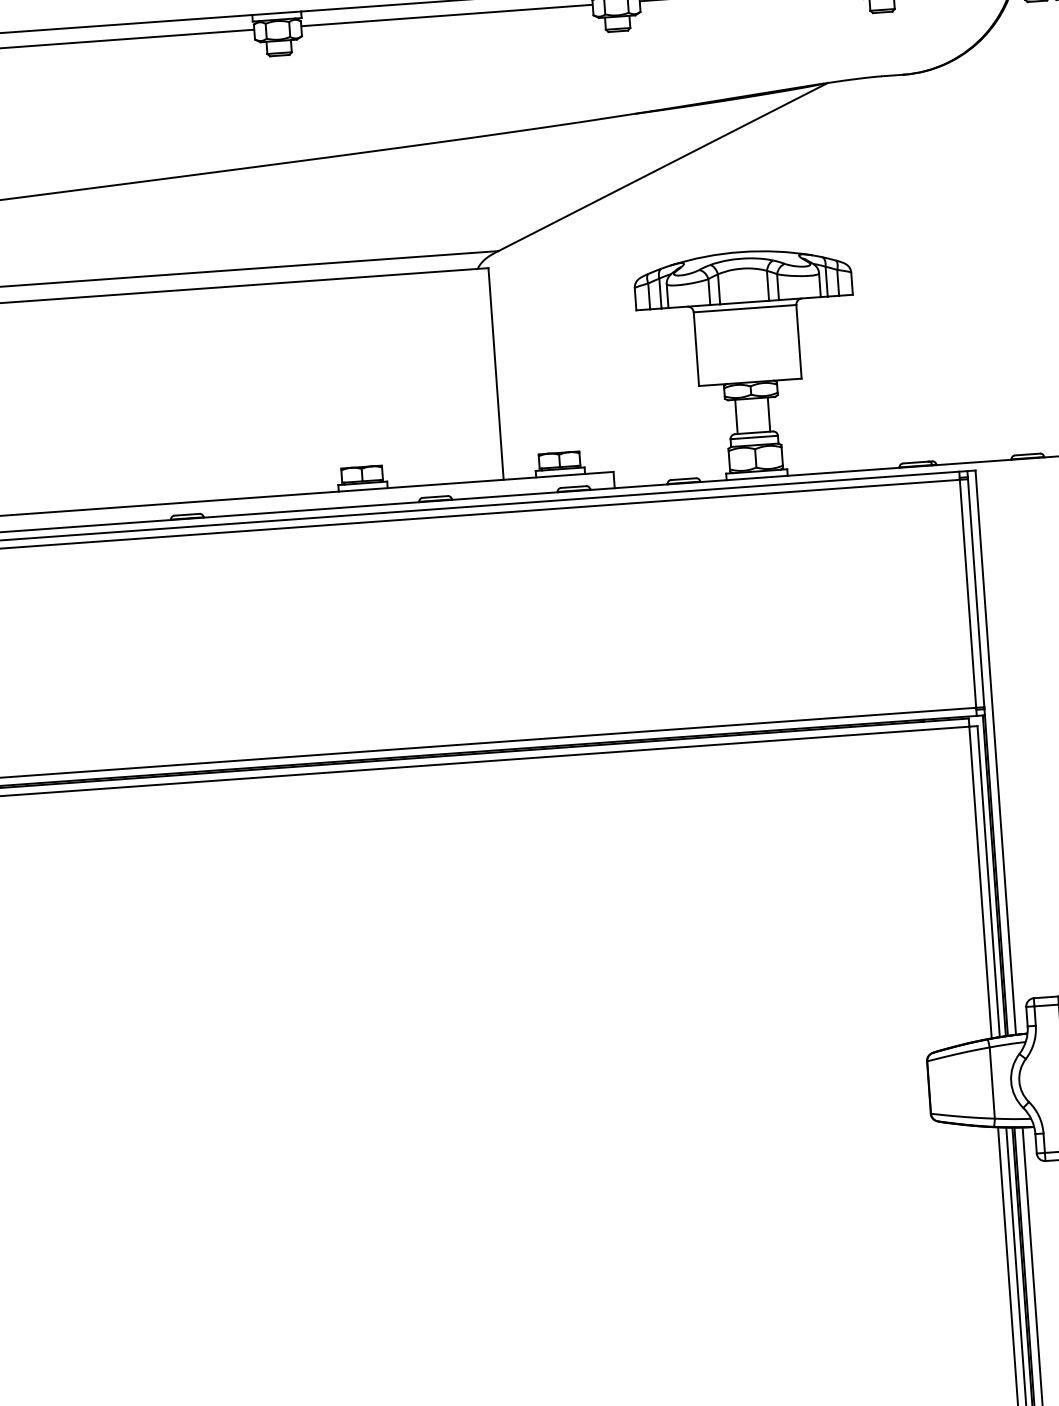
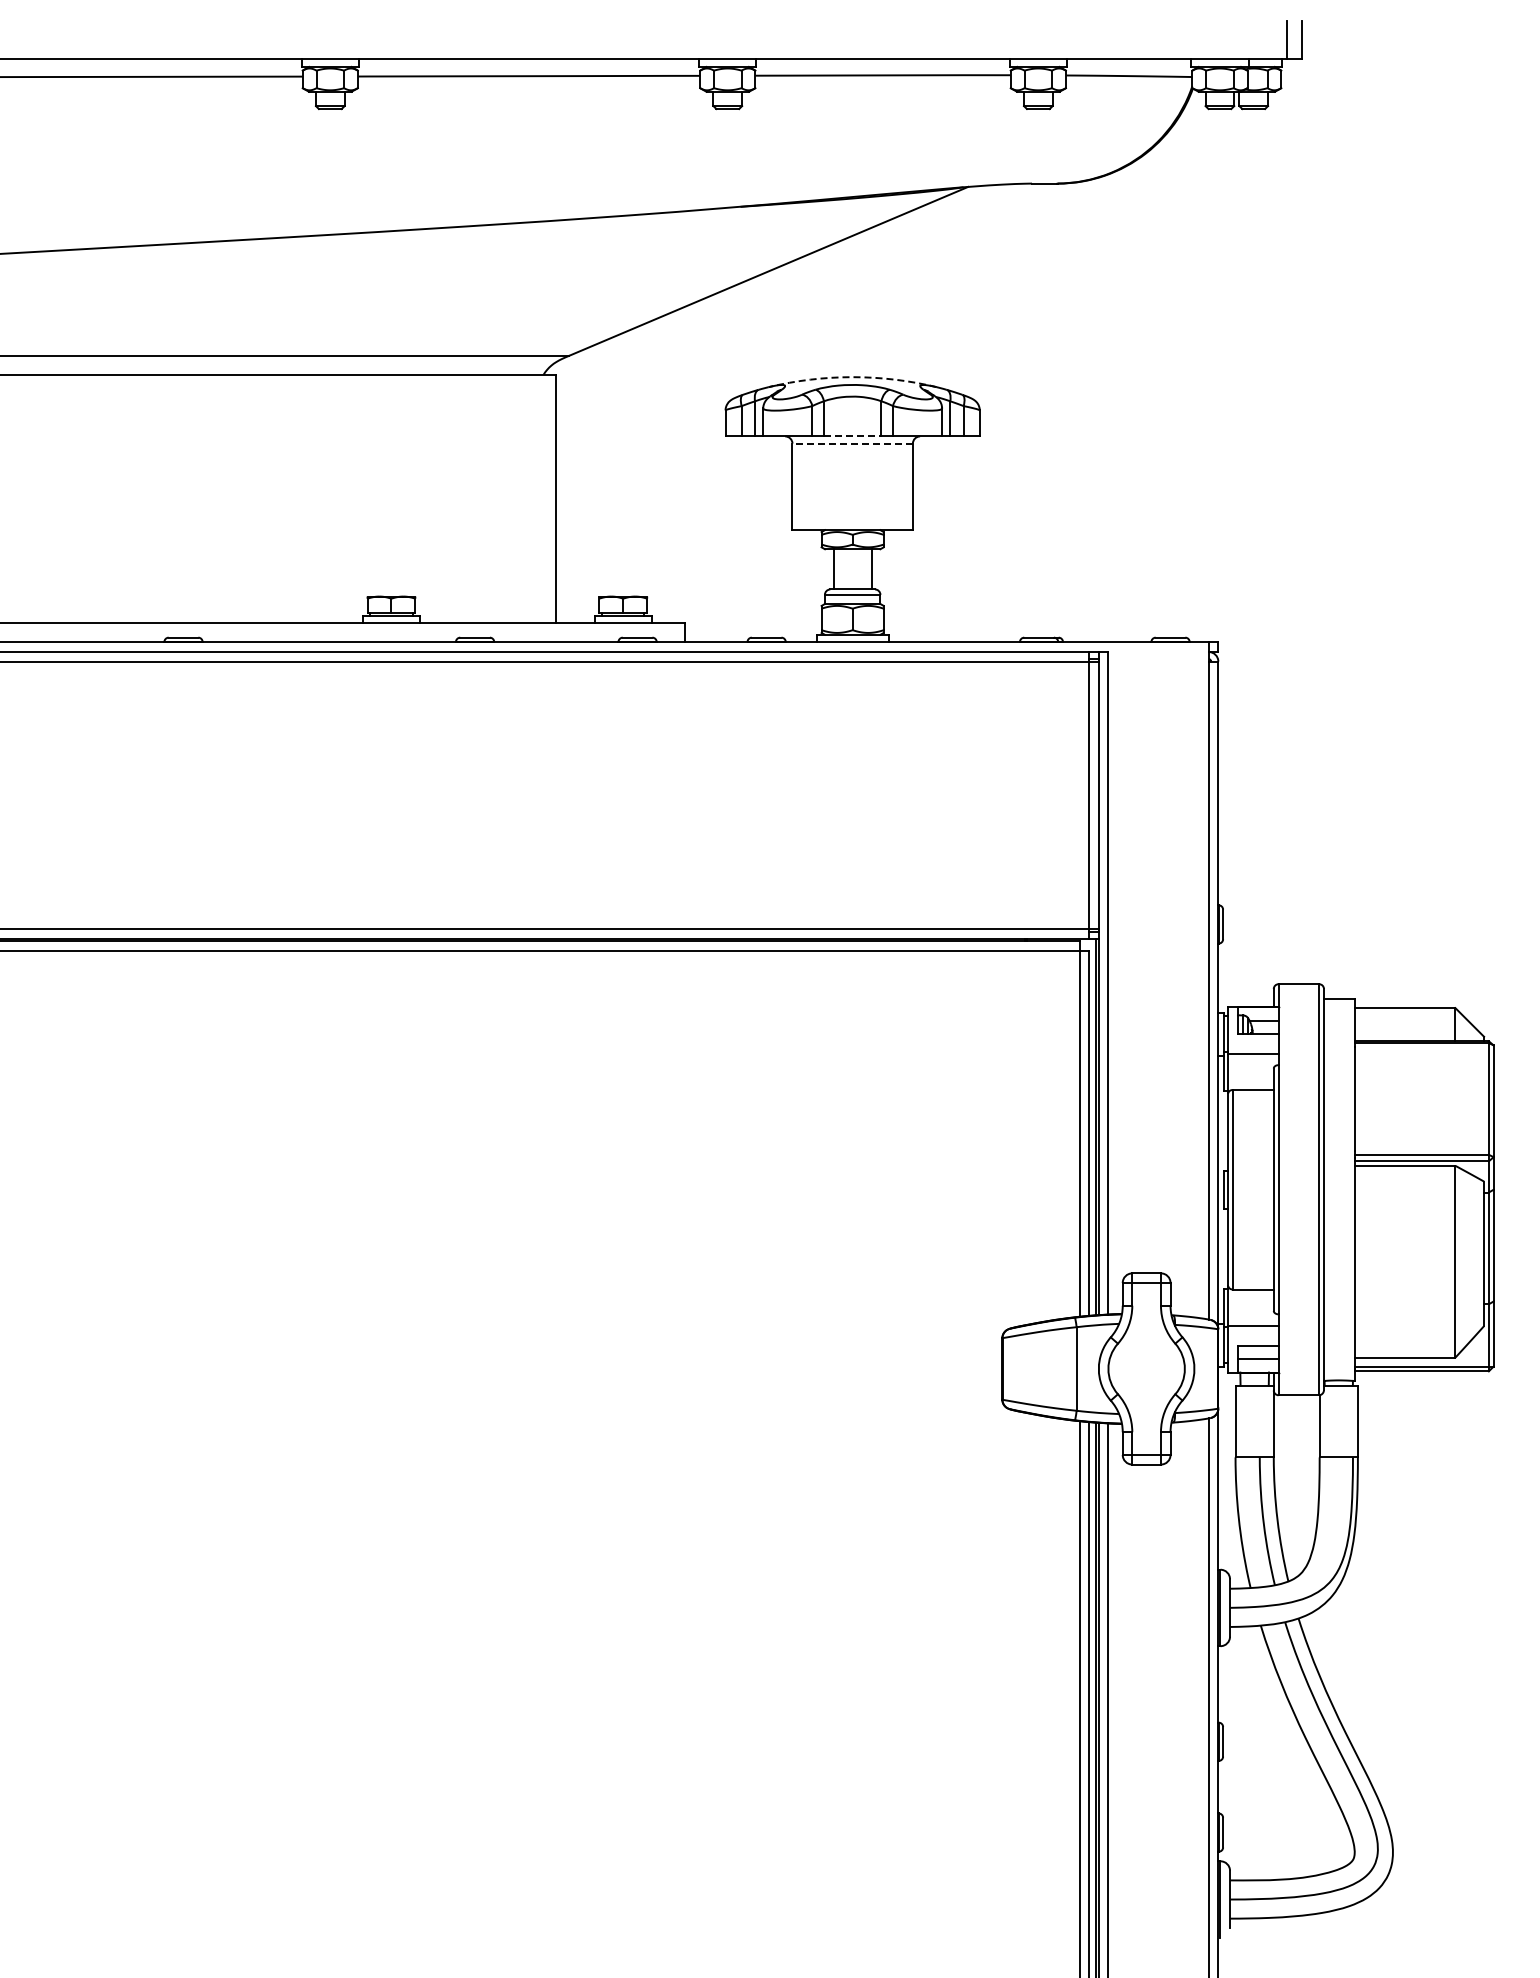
arc: (740, 252) -> (852, 377), solid -> dashed
line: (744, 302) -> (852, 436), solid -> dashed
line: (744, 308) -> (852, 443), solid -> dashed

